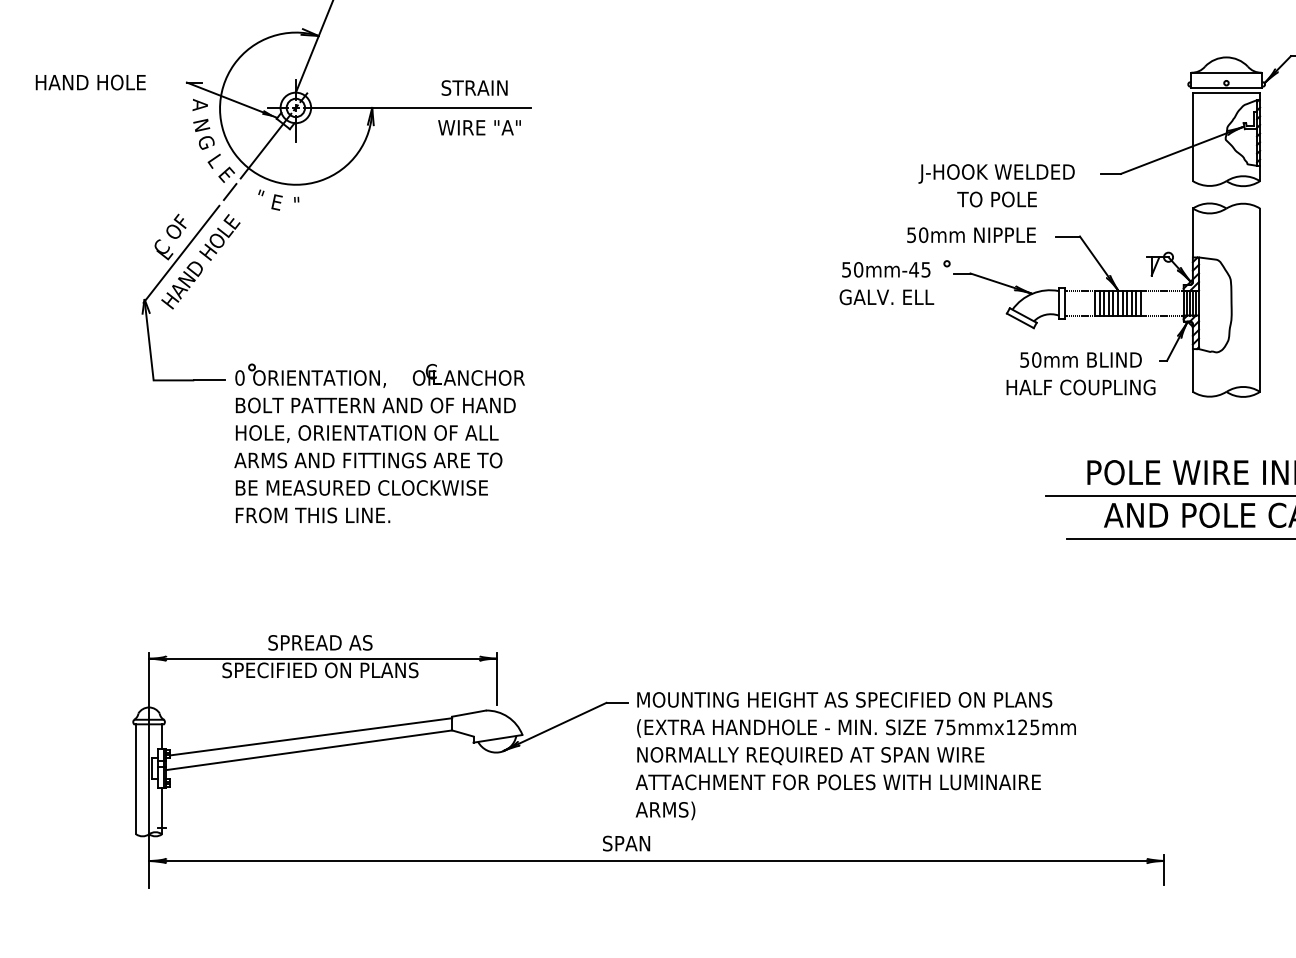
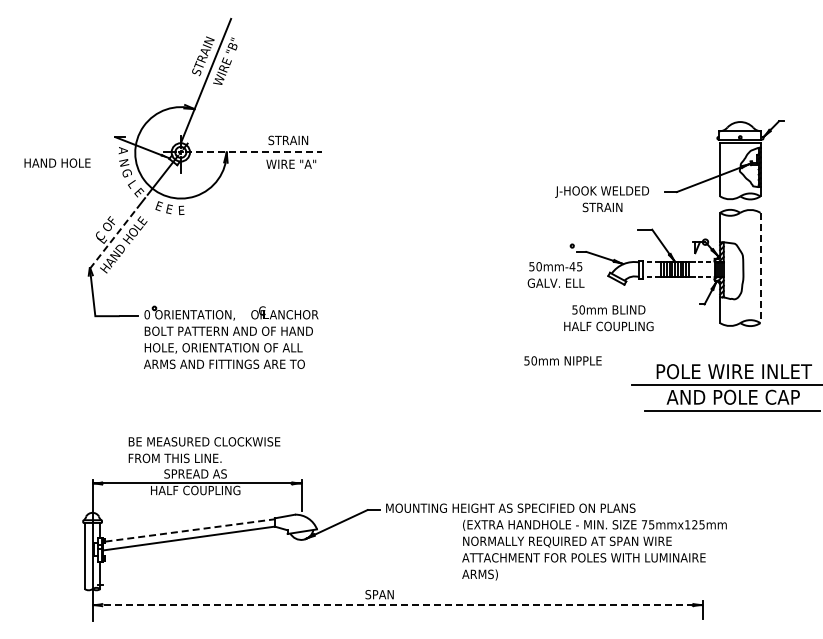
text: (90, 81) -> (57, 162), moved
line: (418, 108) -> (254, 152), solid -> dashed
text: (258, 197) -> (158, 206), " -> E
text: (997, 199) -> (602, 207), TO POLE -> STRAIN
text: (296, 204) -> (181, 210), " -> E
text: (970, 234) -> (562, 360), moved
line: (180, 254) -> (111, 240), solid -> dashed
text: (885, 282) -> (555, 274), moved
line: (1260, 301) -> (760, 268), solid -> dashed
text: (1080, 374) -> (608, 318), moved
text: (361, 502) -> (204, 450), moved
text: (320, 670) -> (195, 490), SPECIFIED ON PLANS -> HALF COUPLING
line: (311, 736) -> (190, 530), solid -> dashed
text: (855, 770) -> (594, 550), moved
line: (657, 861) -> (398, 605), solid -> dashed

